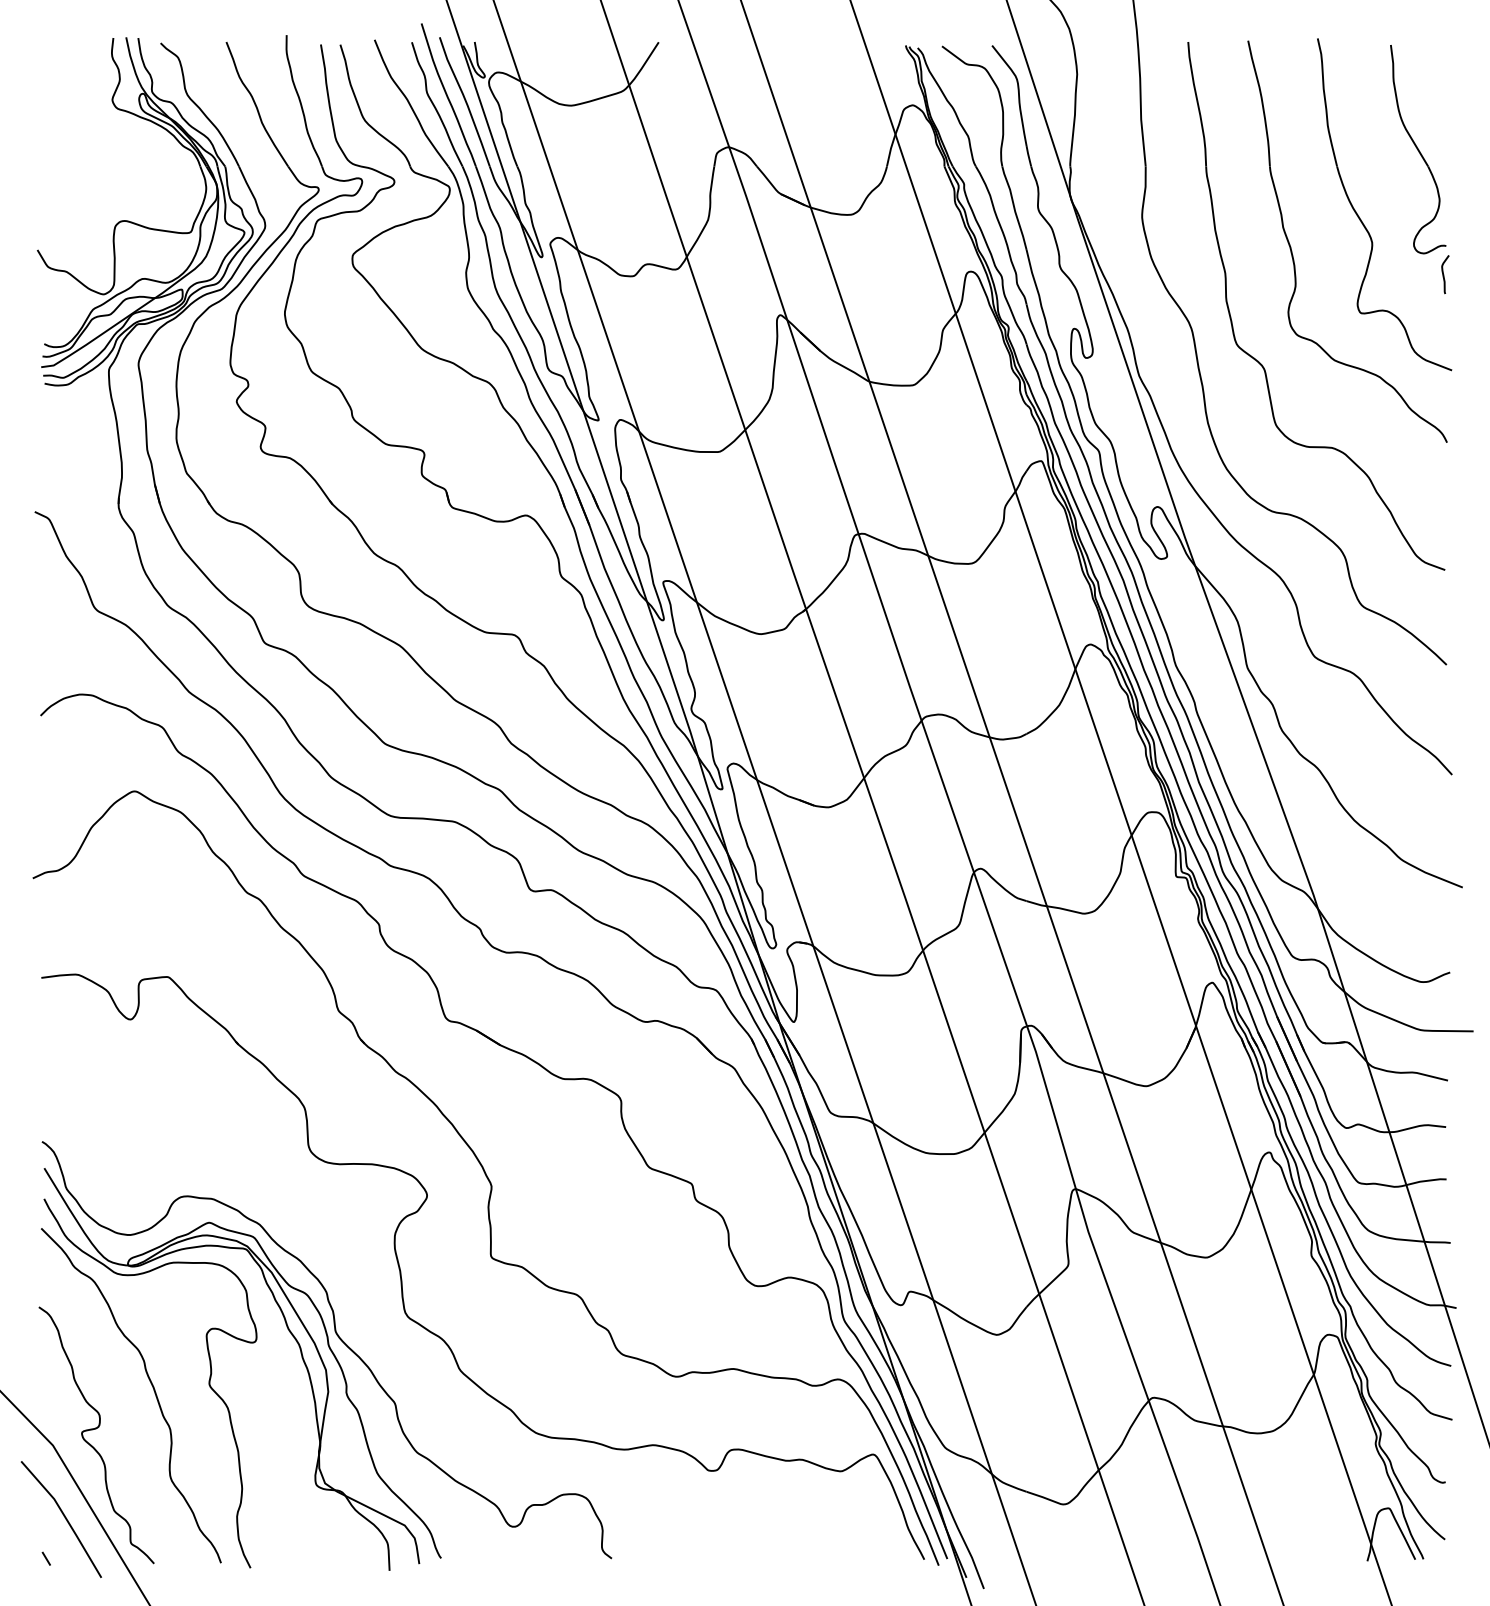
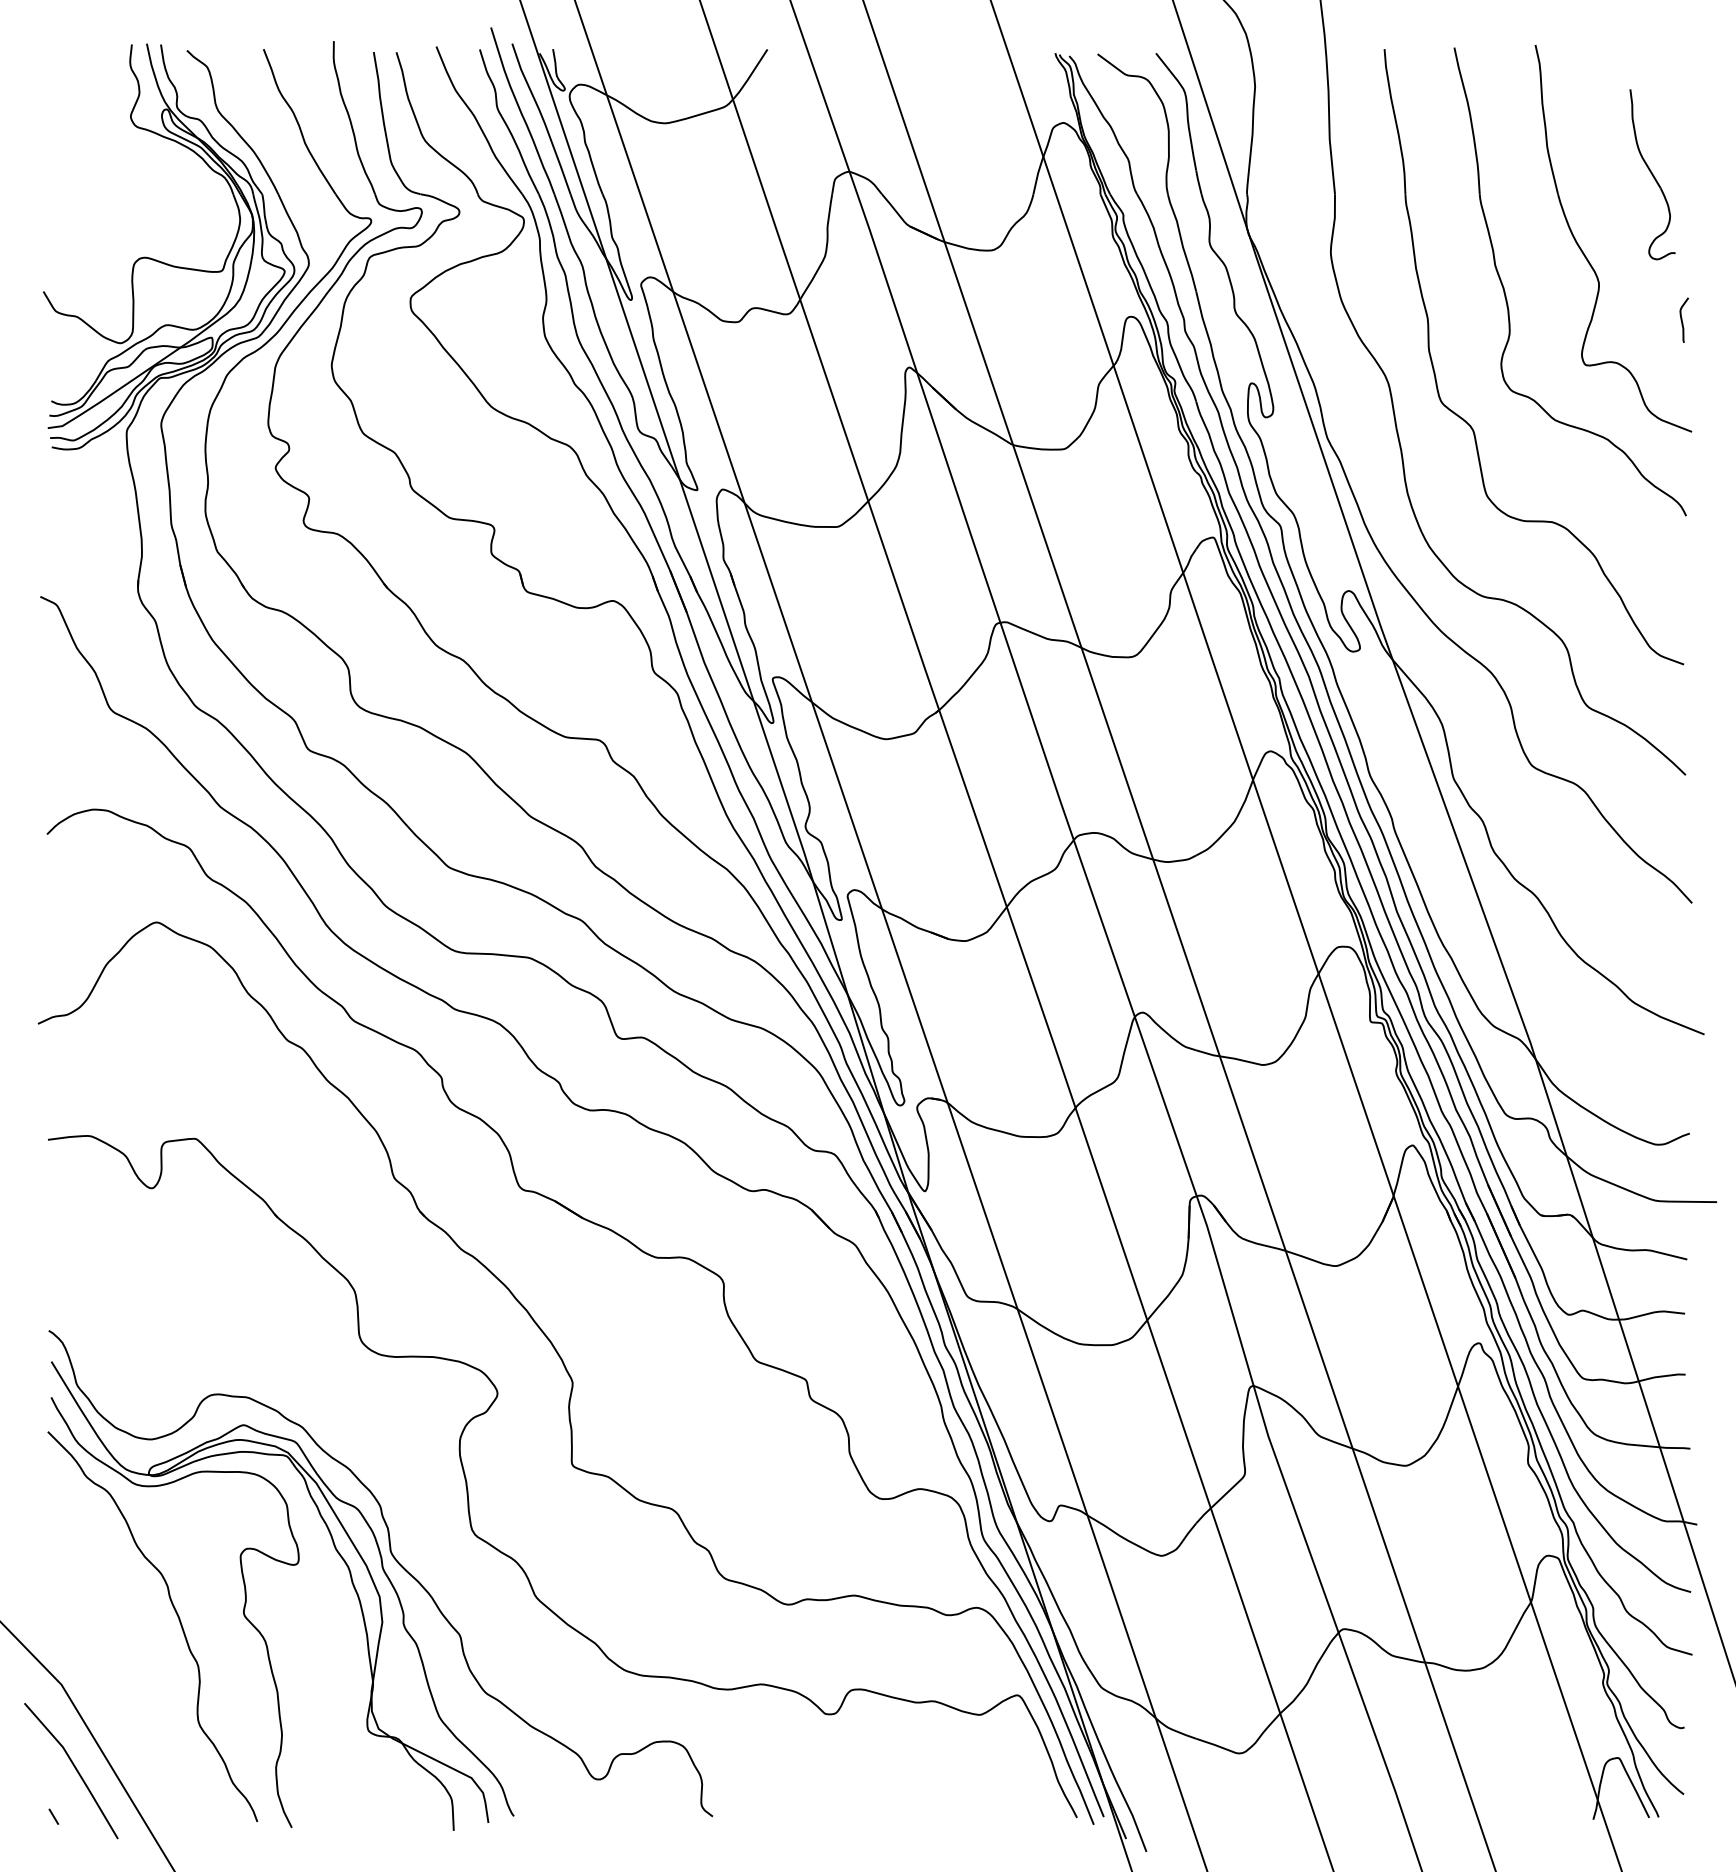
part: (1418, 149) -> (1652, 174), size x0.7
curve: (96, 1429) -> (112, 1666), removed

